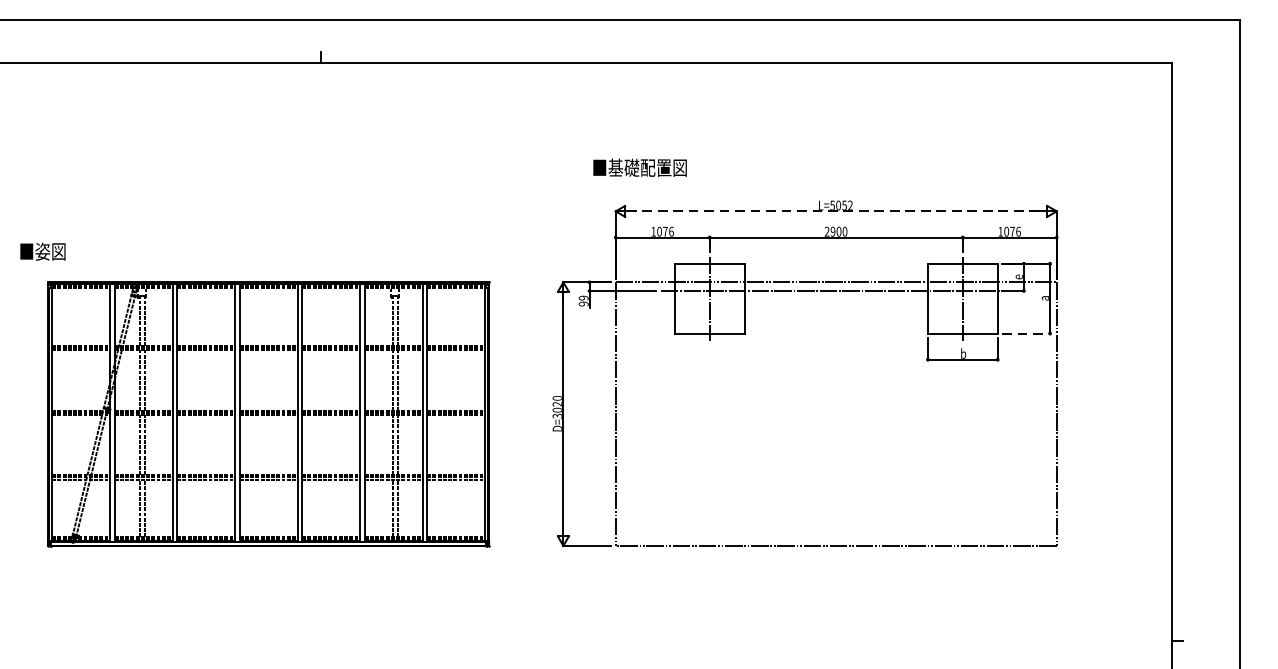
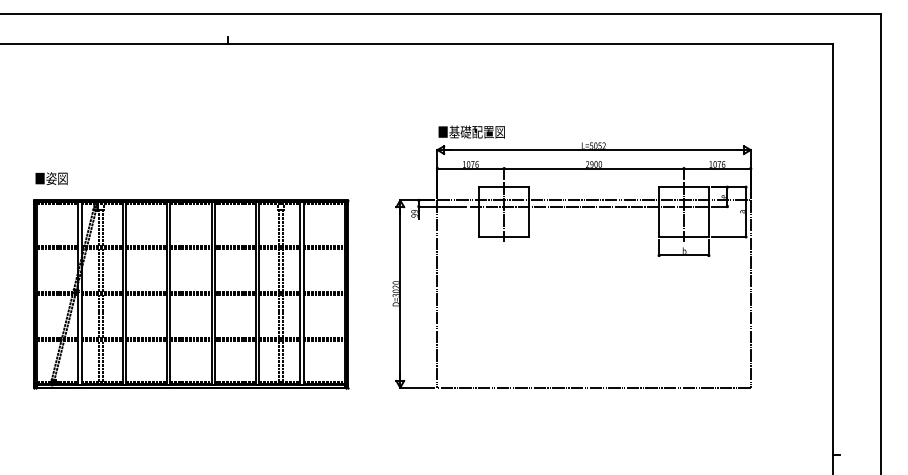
text: (639, 166) -> (471, 131), moved
line: (836, 212) -> (594, 150), dashed -> solid
text: (42, 251) -> (51, 178), moved
line: (1026, 333) -> (729, 236), dashed -> solid

